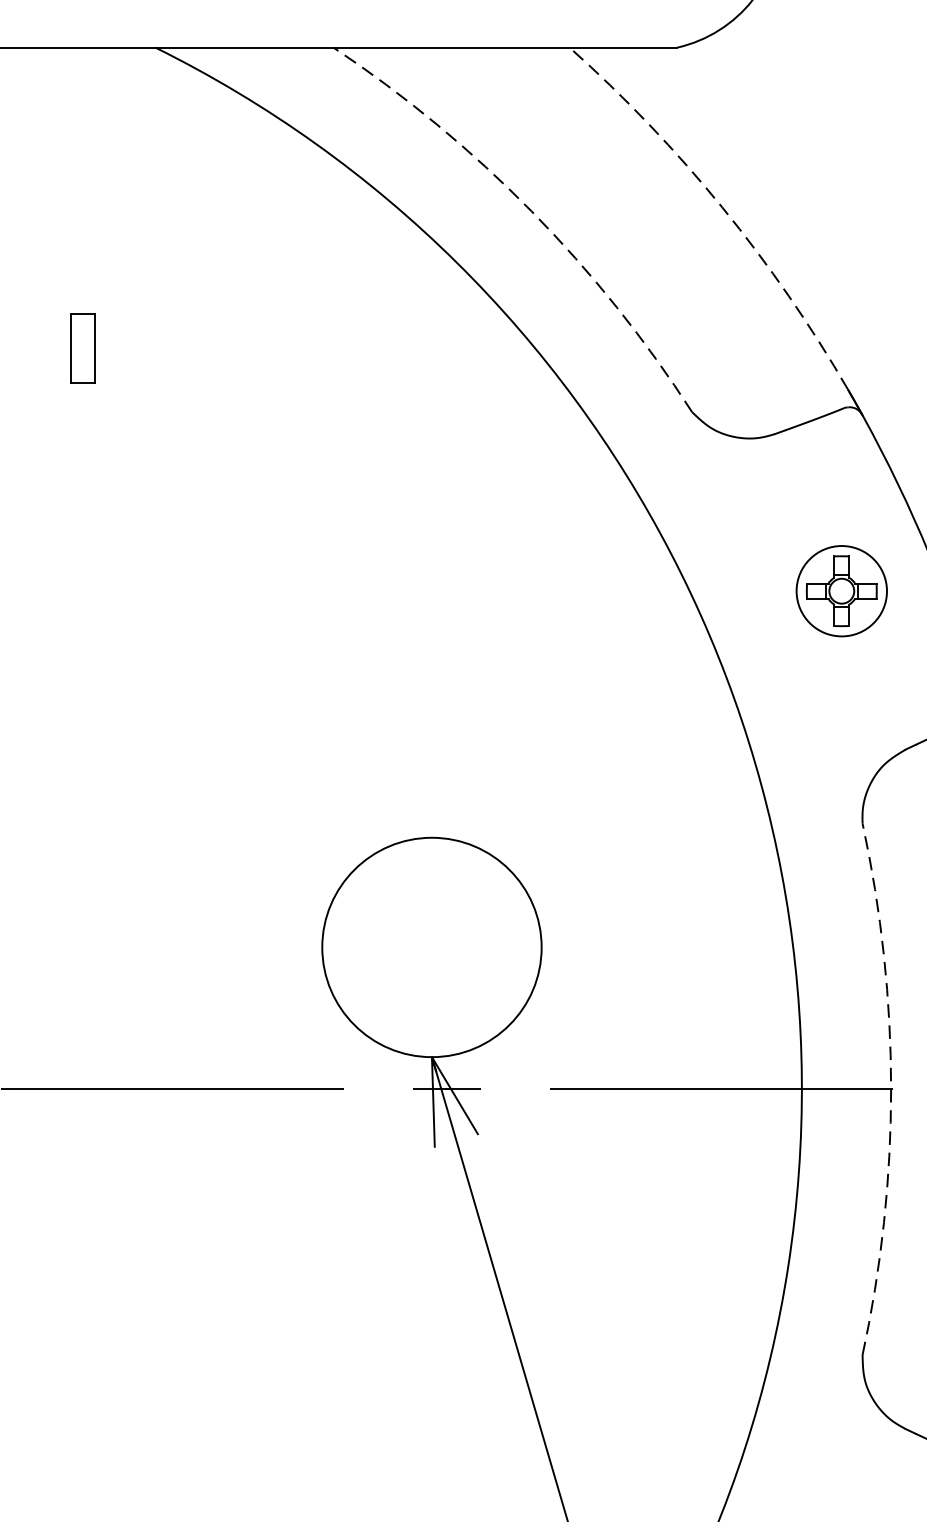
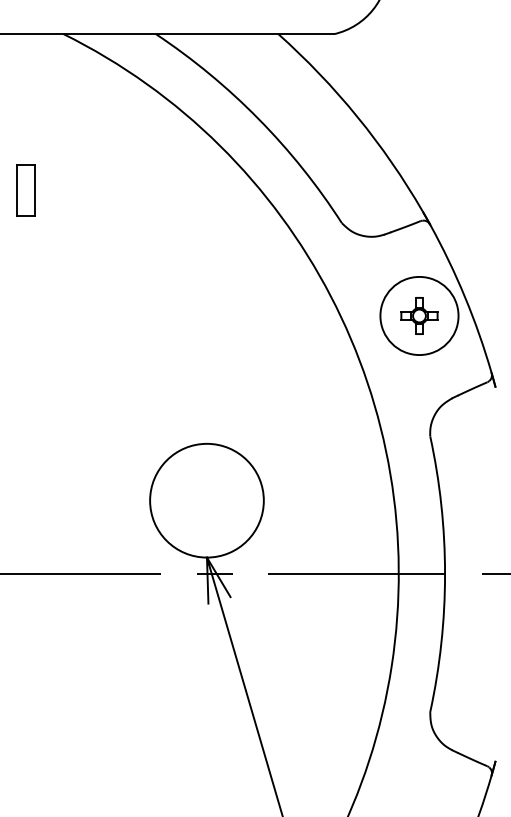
arc: (722, 208) -> (357, 117), dashed -> solid
arc: (531, 212) -> (258, 119), dashed -> solid
part: (81, 349) -> (25, 190), size x1.43
circle: (841, 590) -> (419, 315), size x1.67
arc: (891, 1089) -> (445, 574), dashed -> solid

